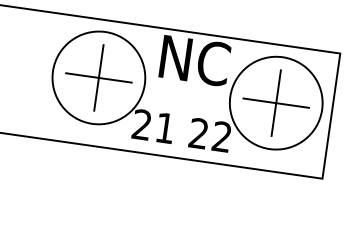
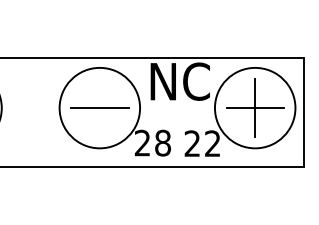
line: (98, 77) -> (99, 107), removed
text: (164, 127) -> (162, 142), 21 -> 28

